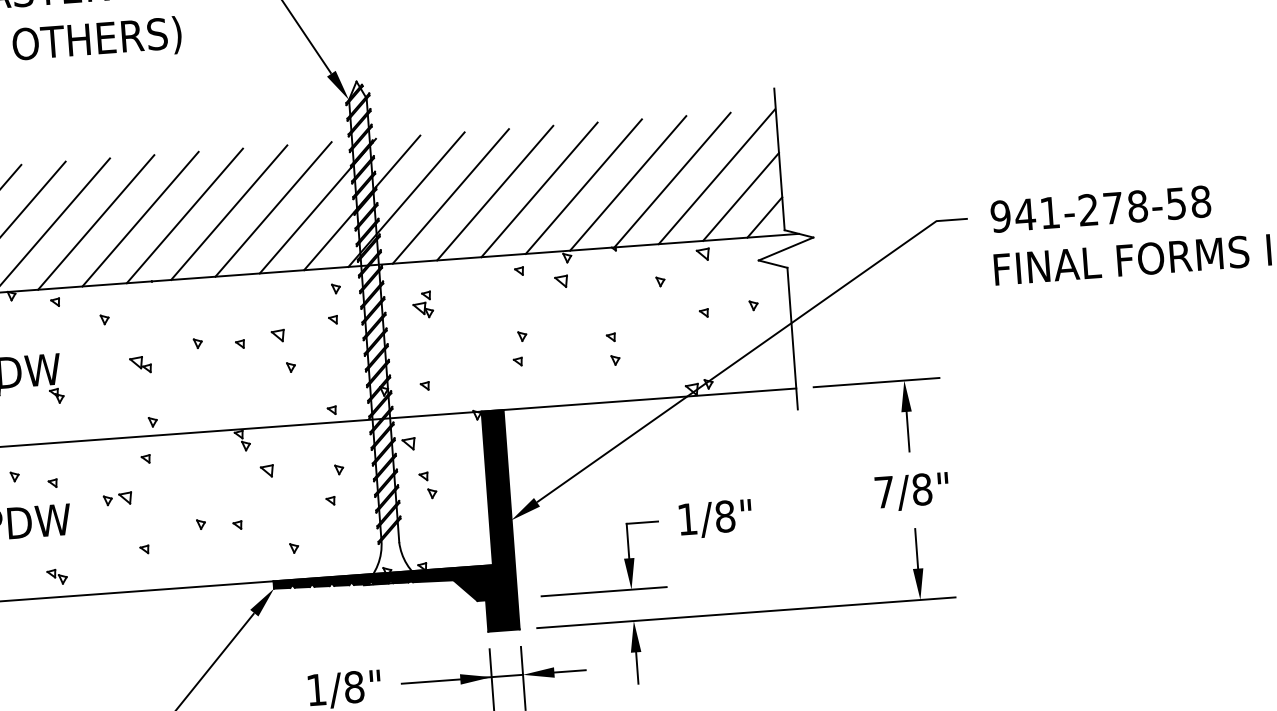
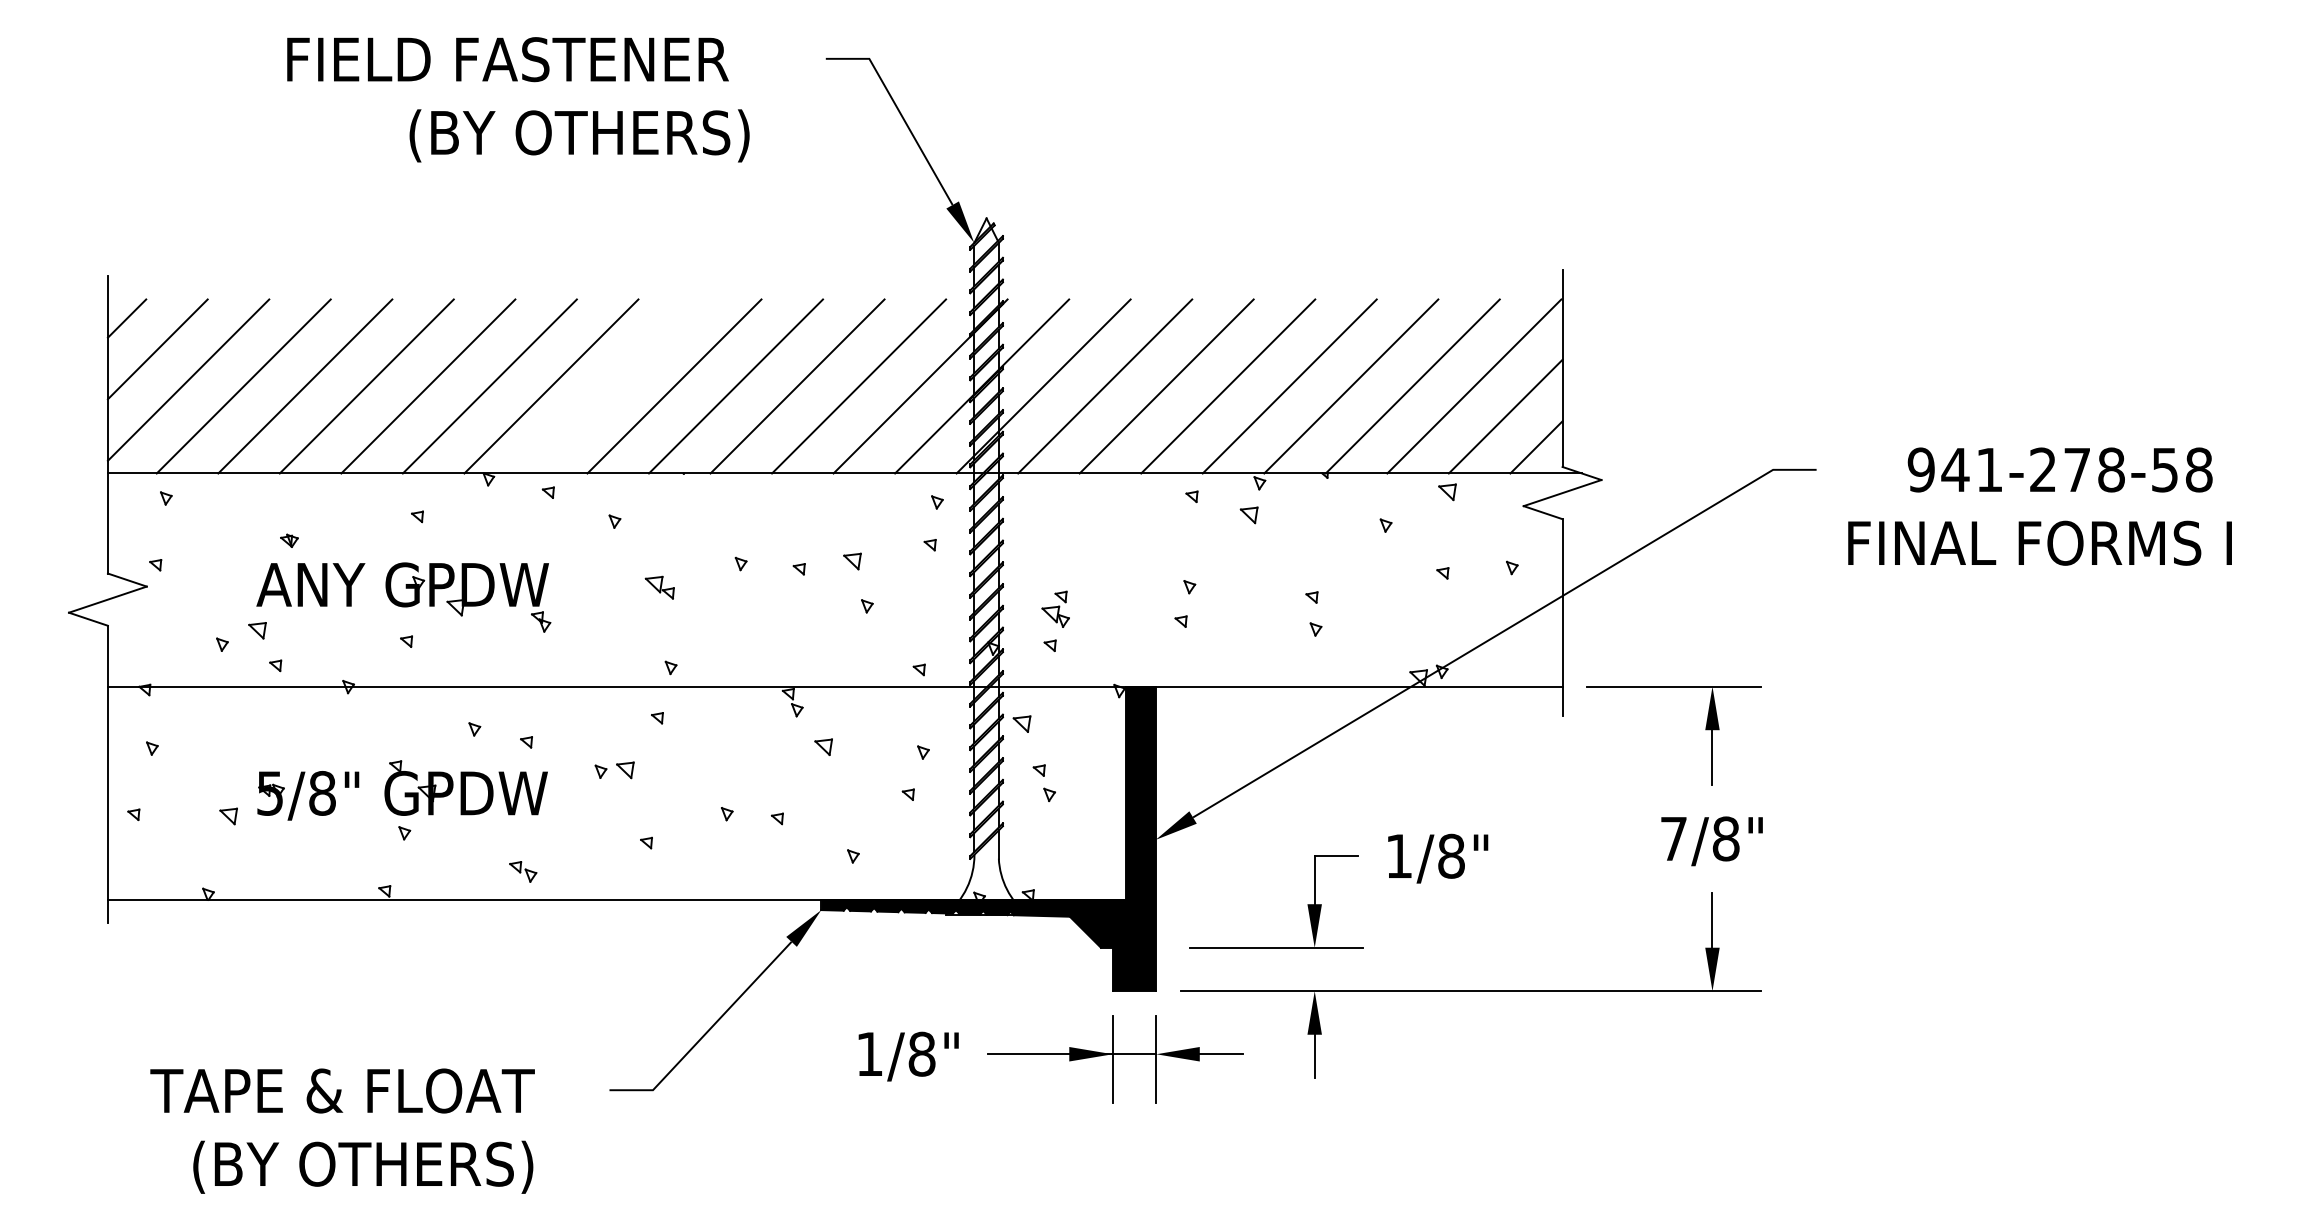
text: (1100, 208) -> (2059, 469), moved
line: (95, 222) -> (612, 386), removed
part: (422, 304) -> (1055, 608), moved

